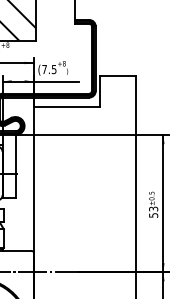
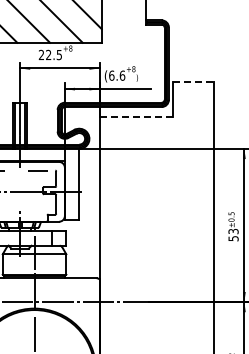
text: (49, 69) -> (117, 75), 7.5 -> 6.6
line: (117, 75) -> (193, 82), solid -> dashed
line: (66, 106) -> (136, 117), solid -> dashed

